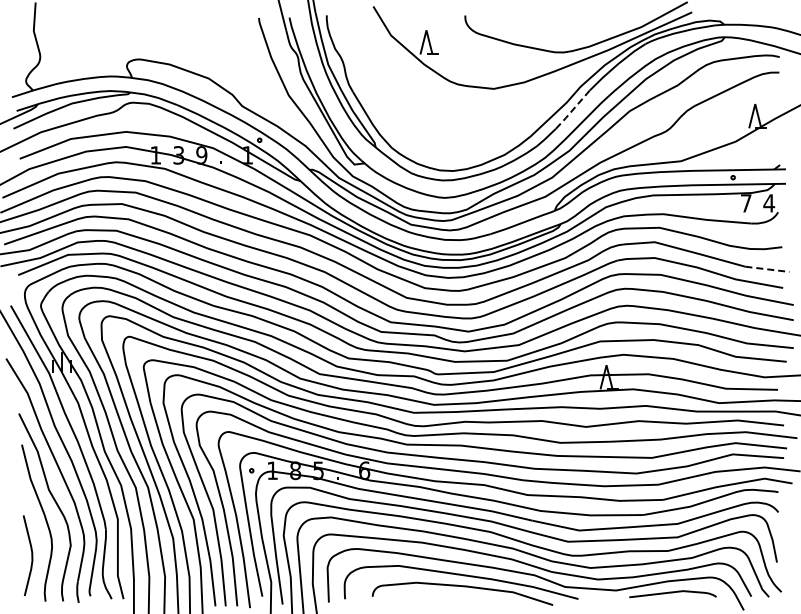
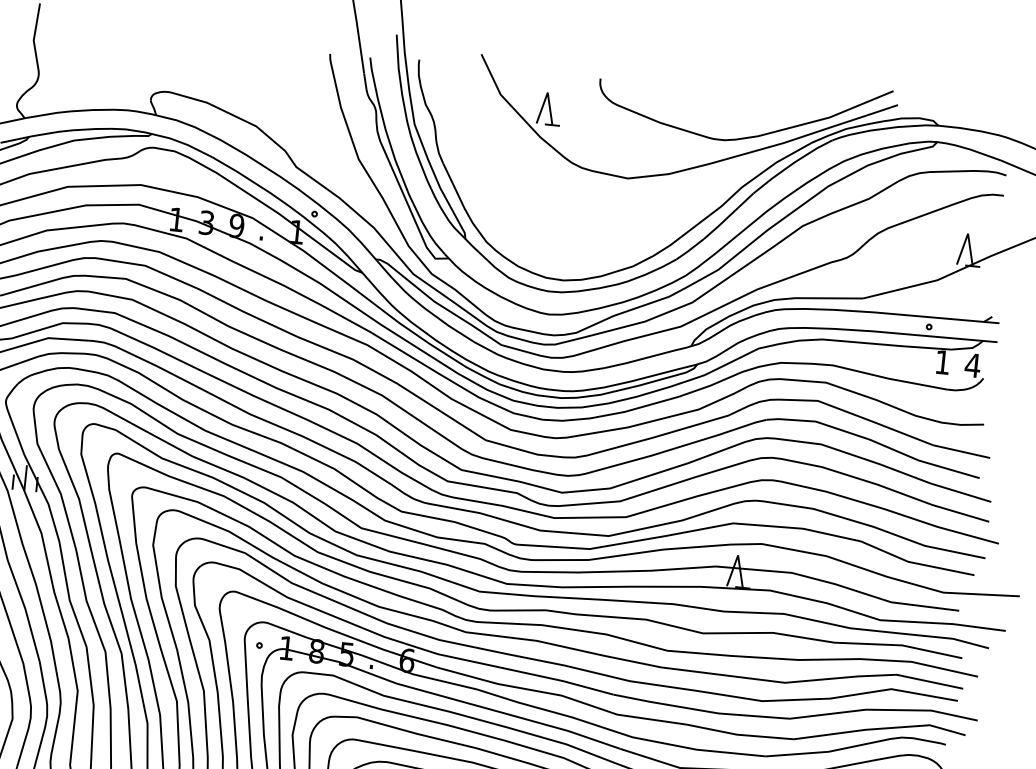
line: (572, 109) -> (728, 216), dashed -> solid
text: (746, 203) -> (943, 362), 7 -> 1
line: (767, 269) -> (961, 451), dashed -> solid

